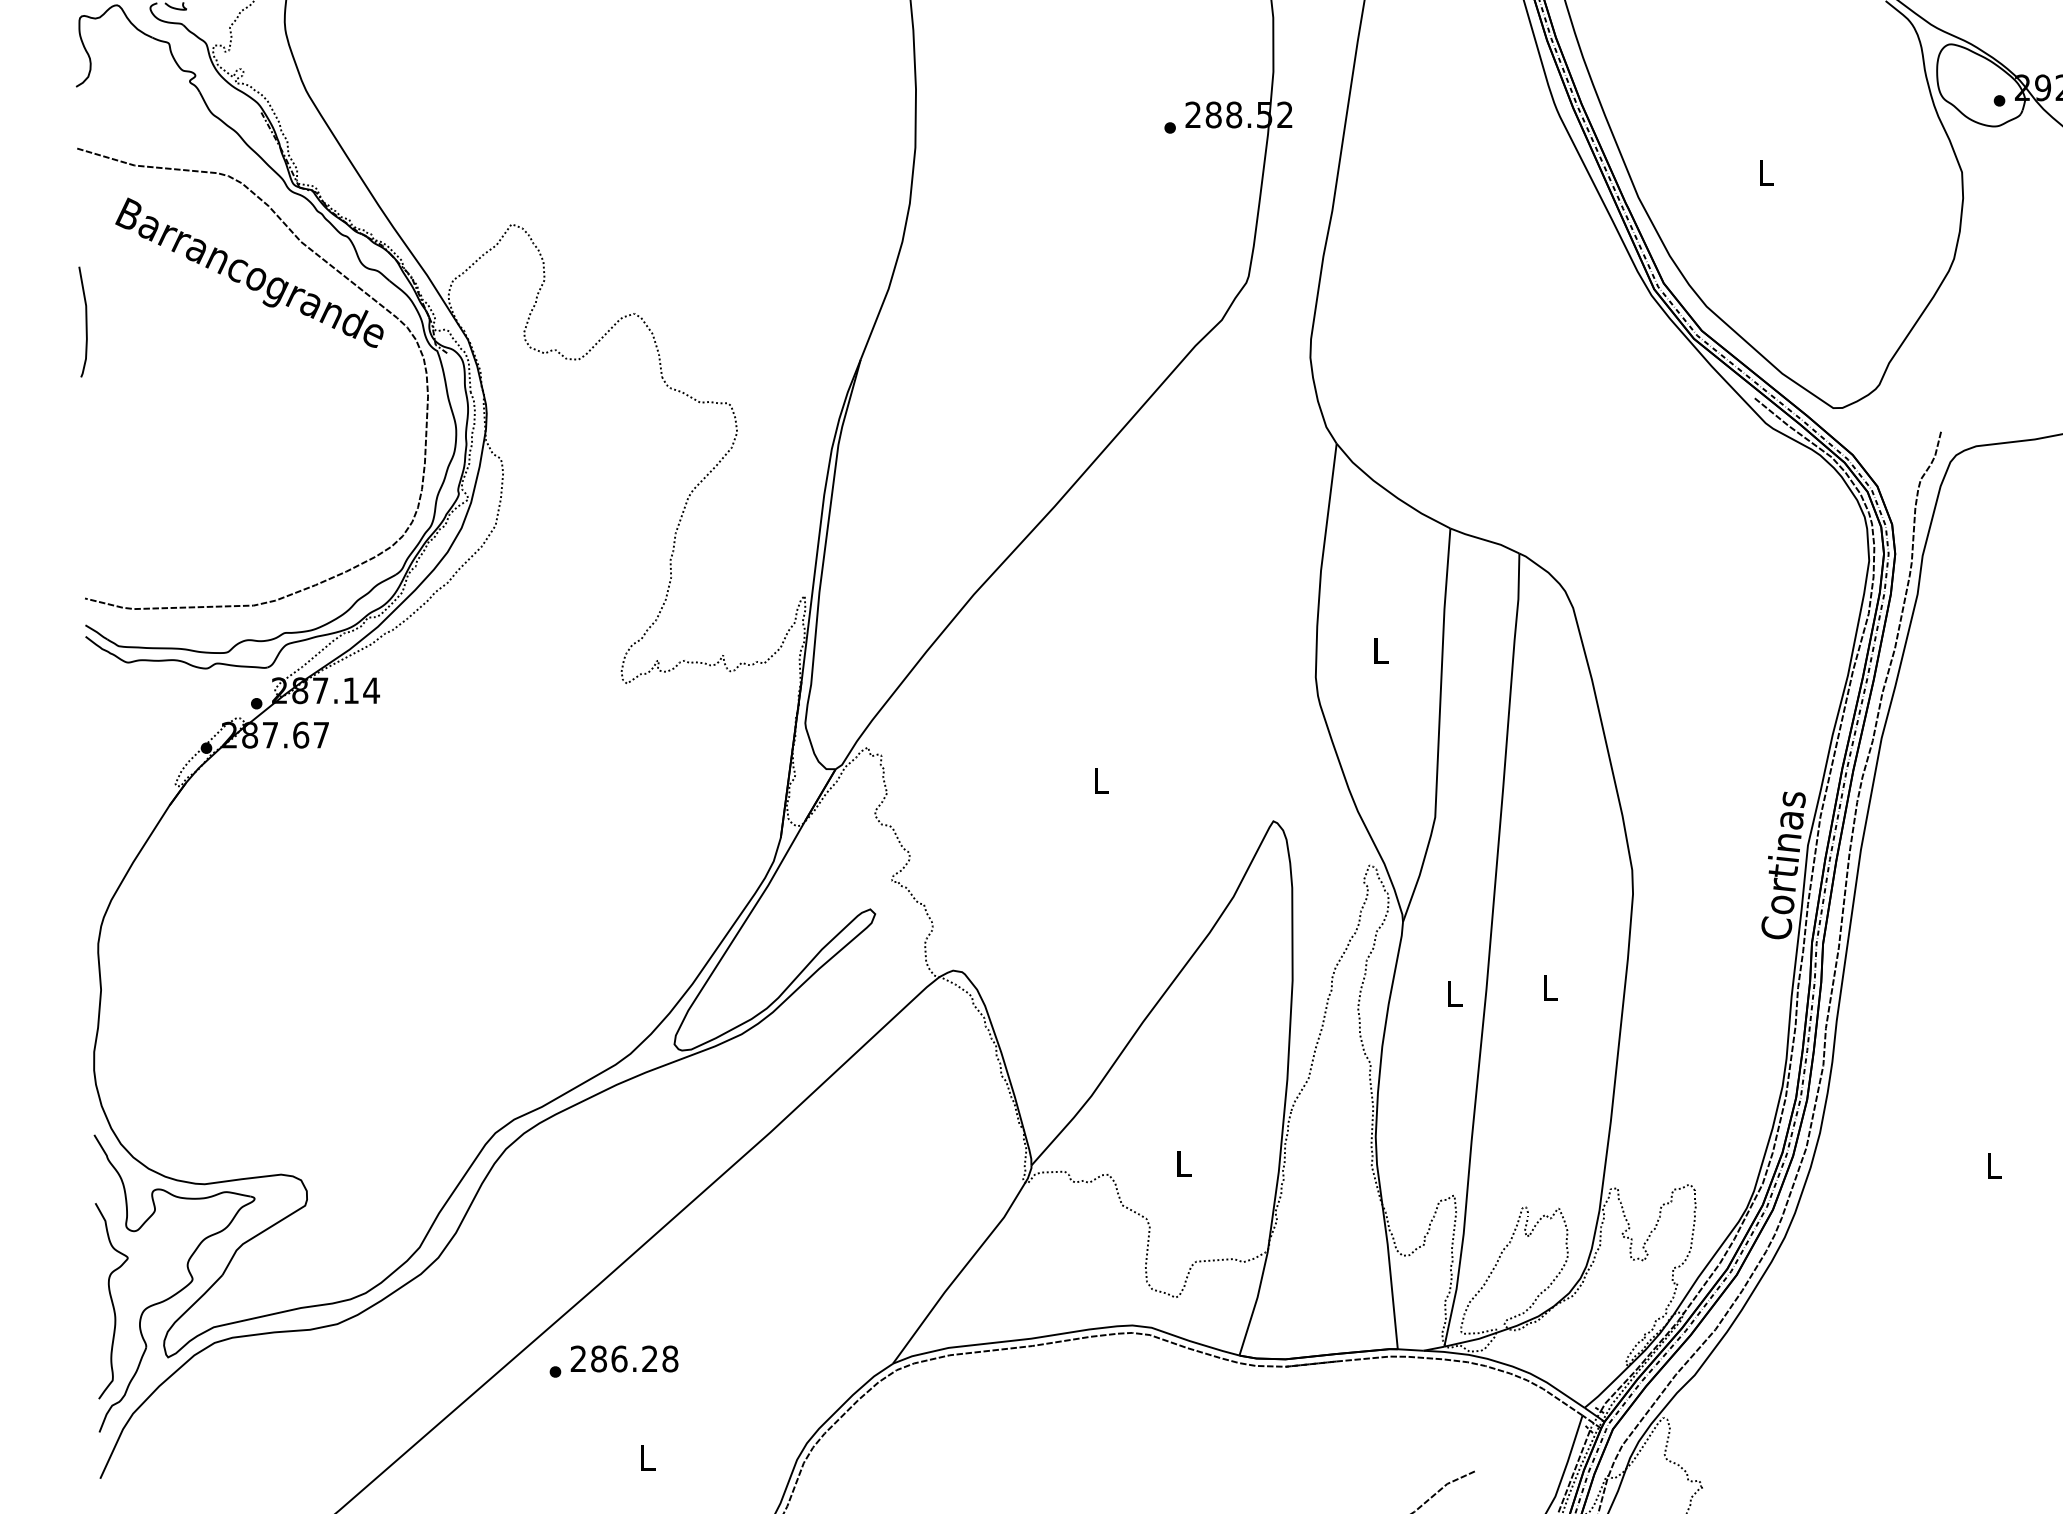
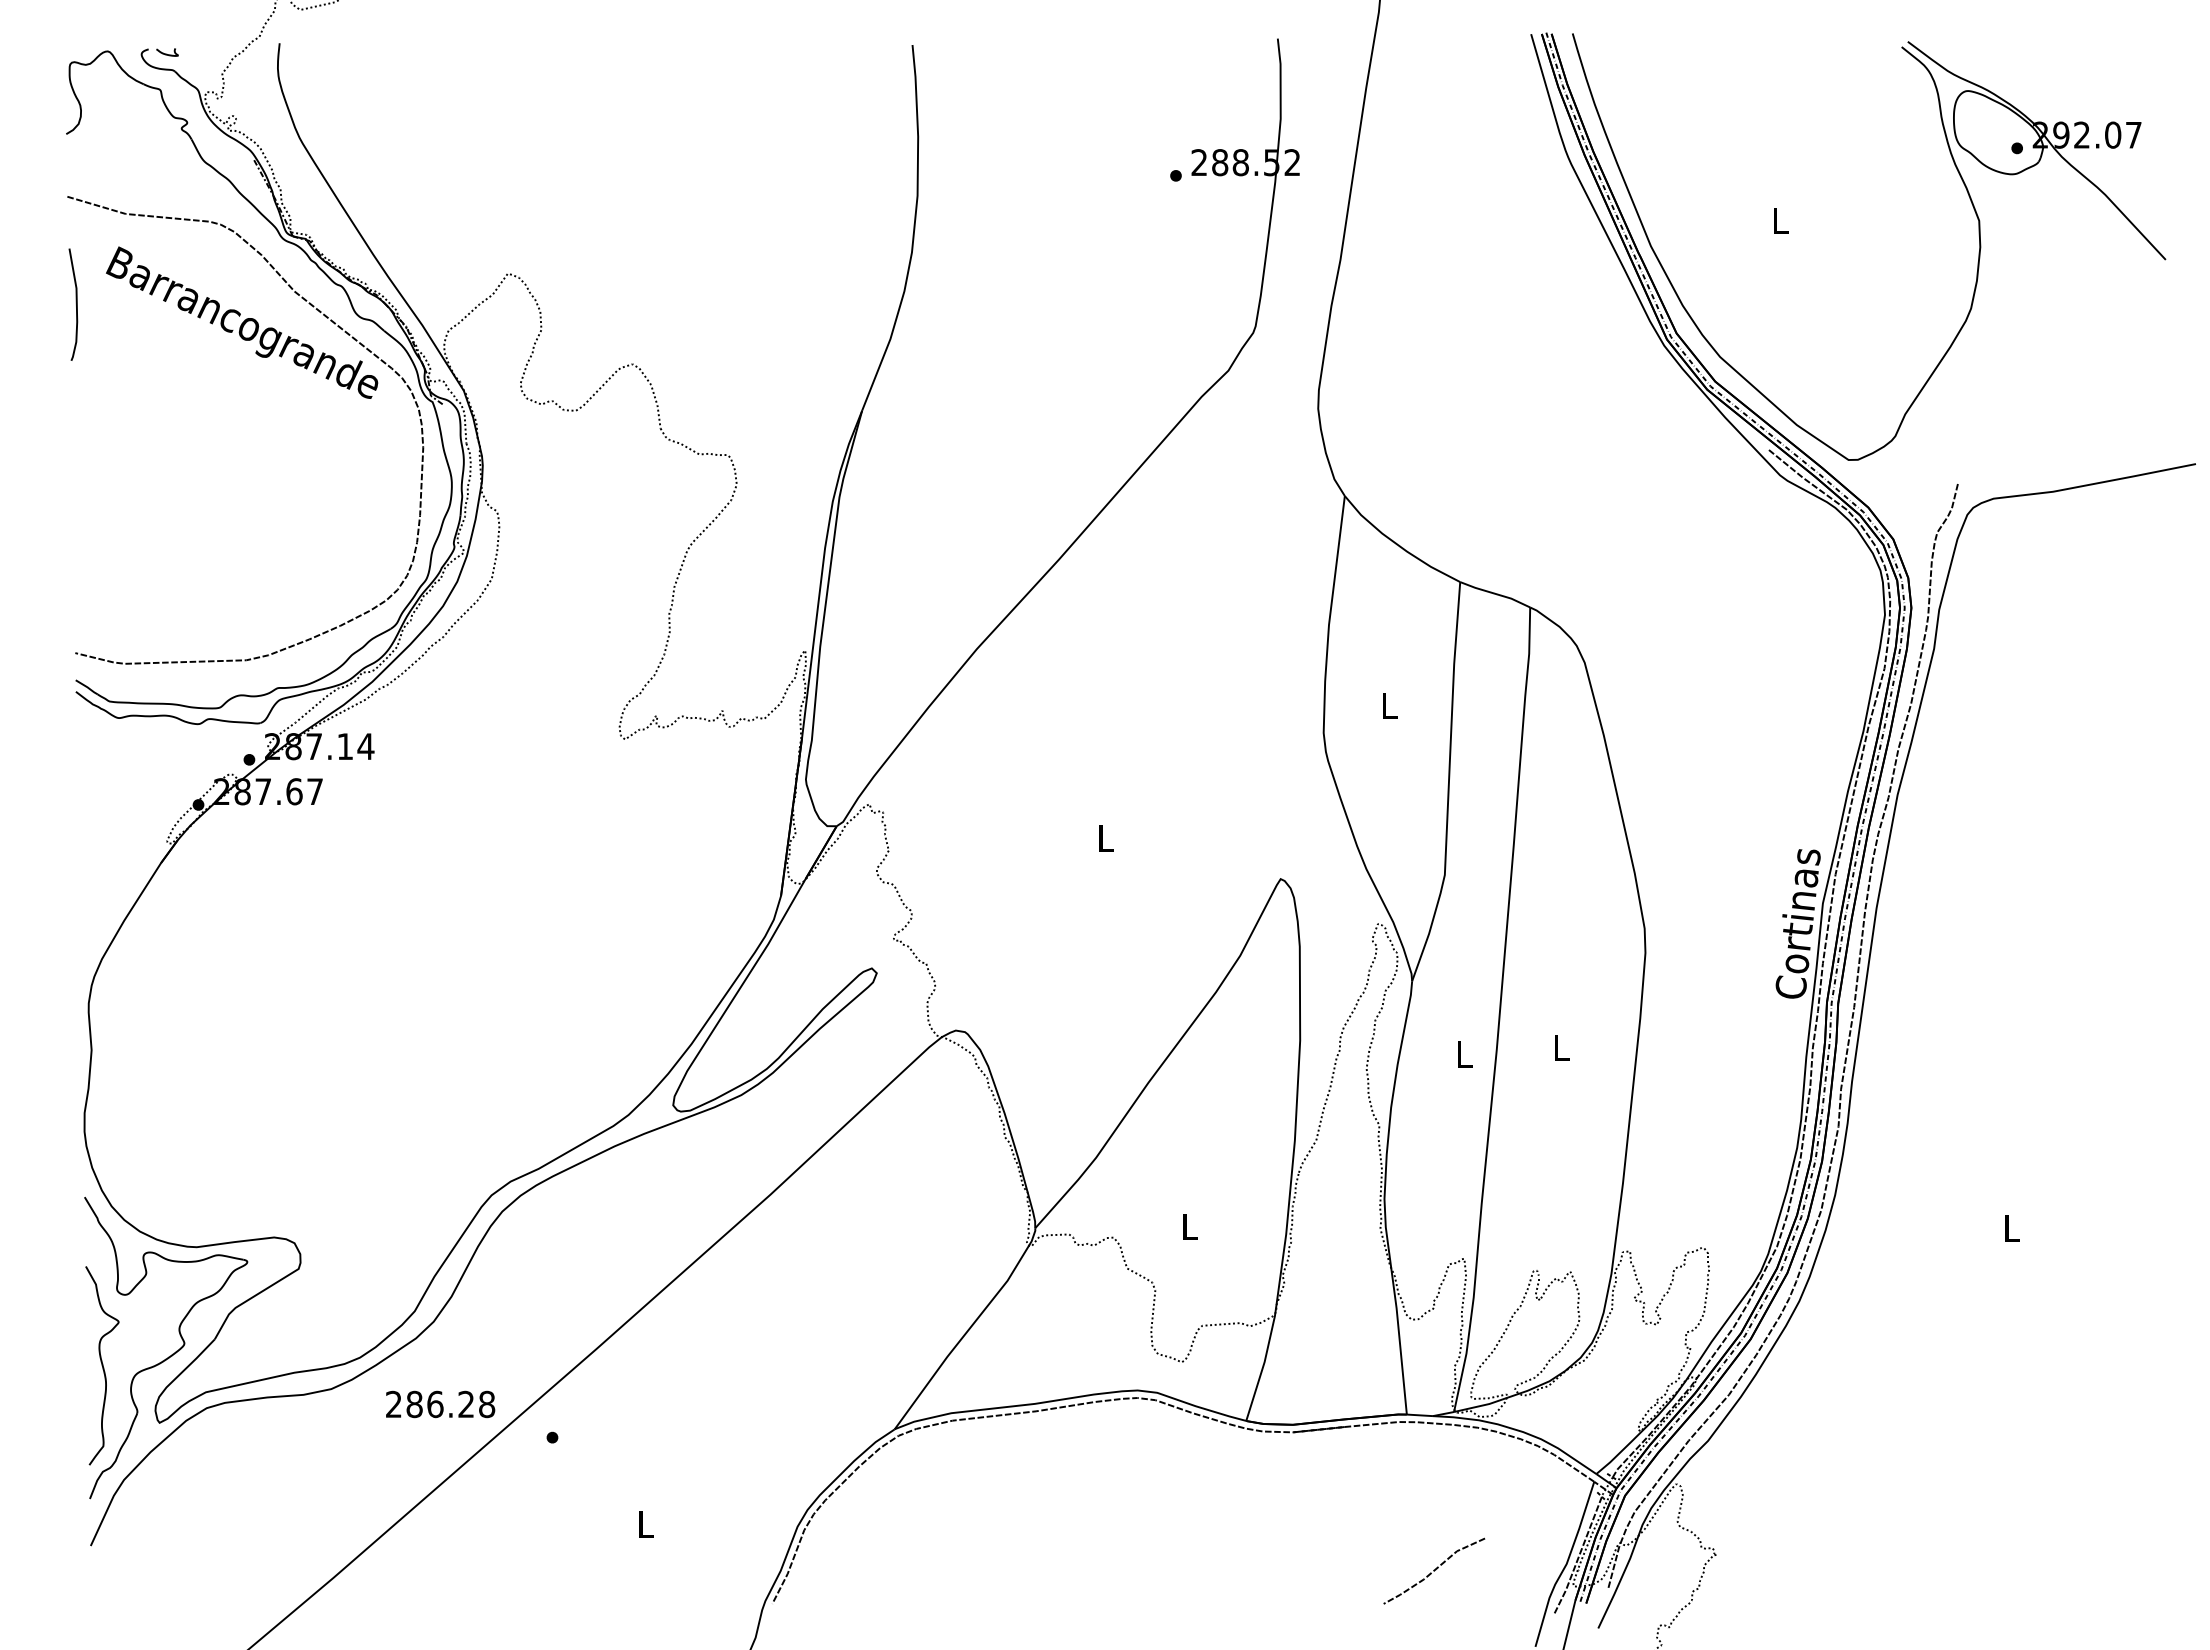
curve: (85, 320) -> (75, 303), moved
text: (624, 1359) -> (440, 1404), moved

